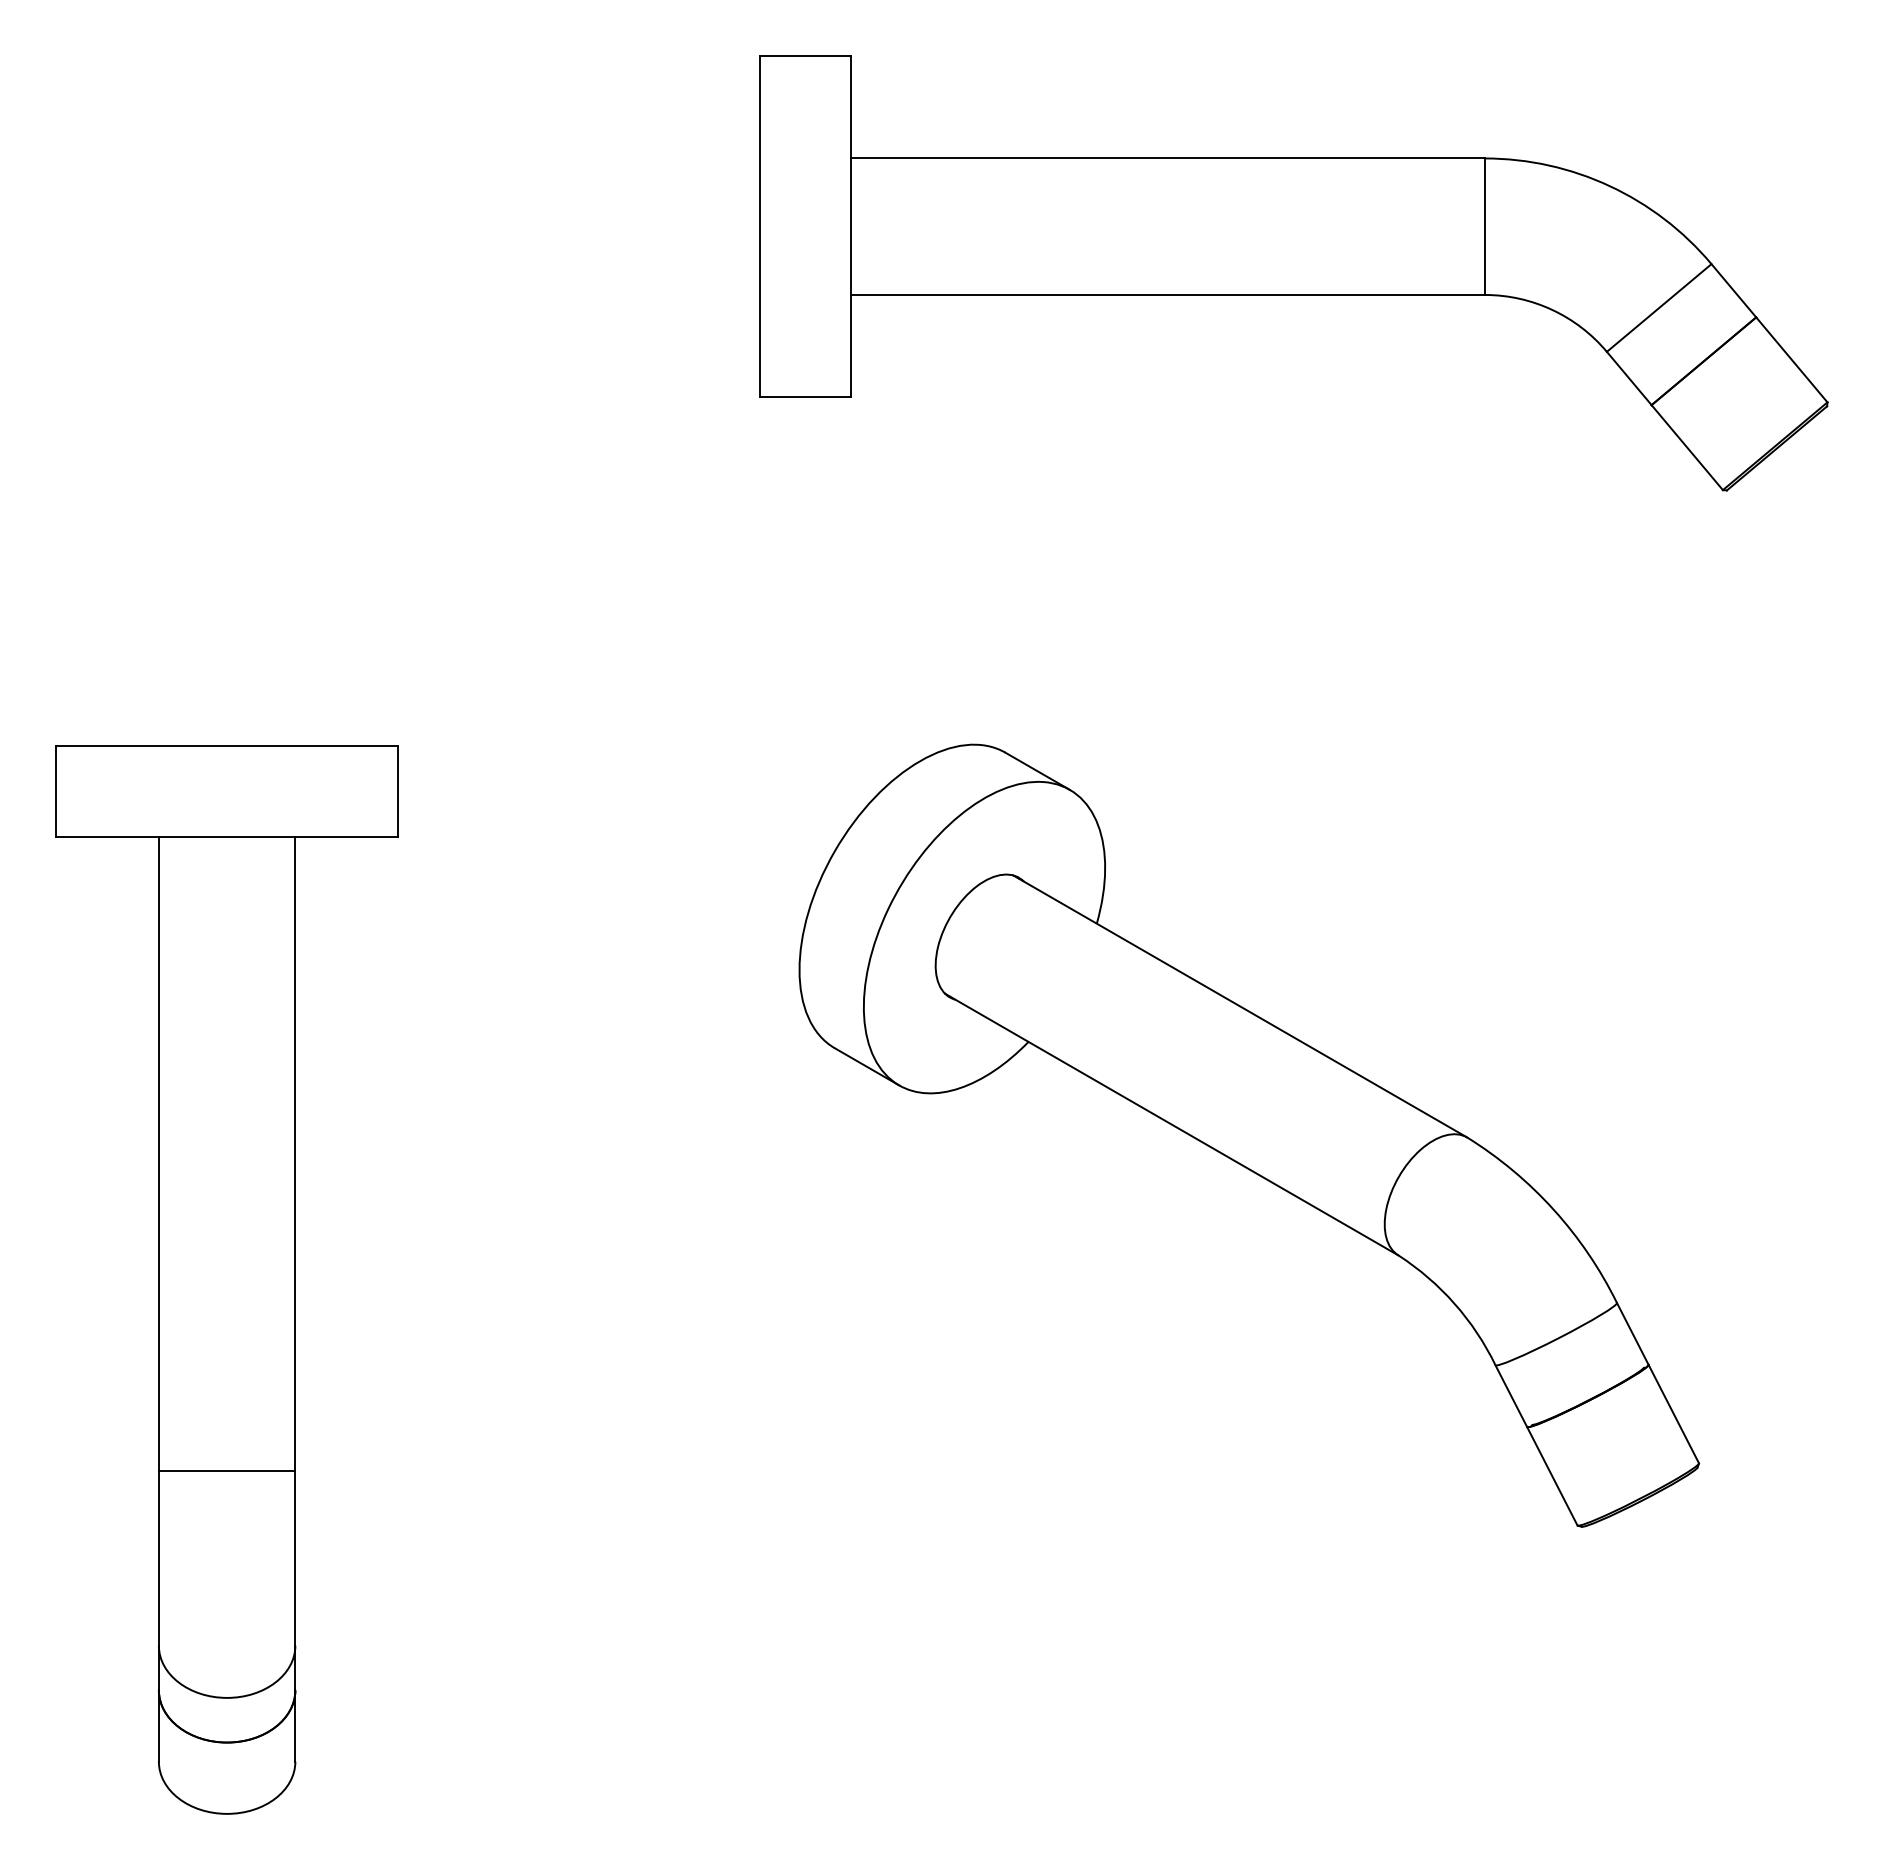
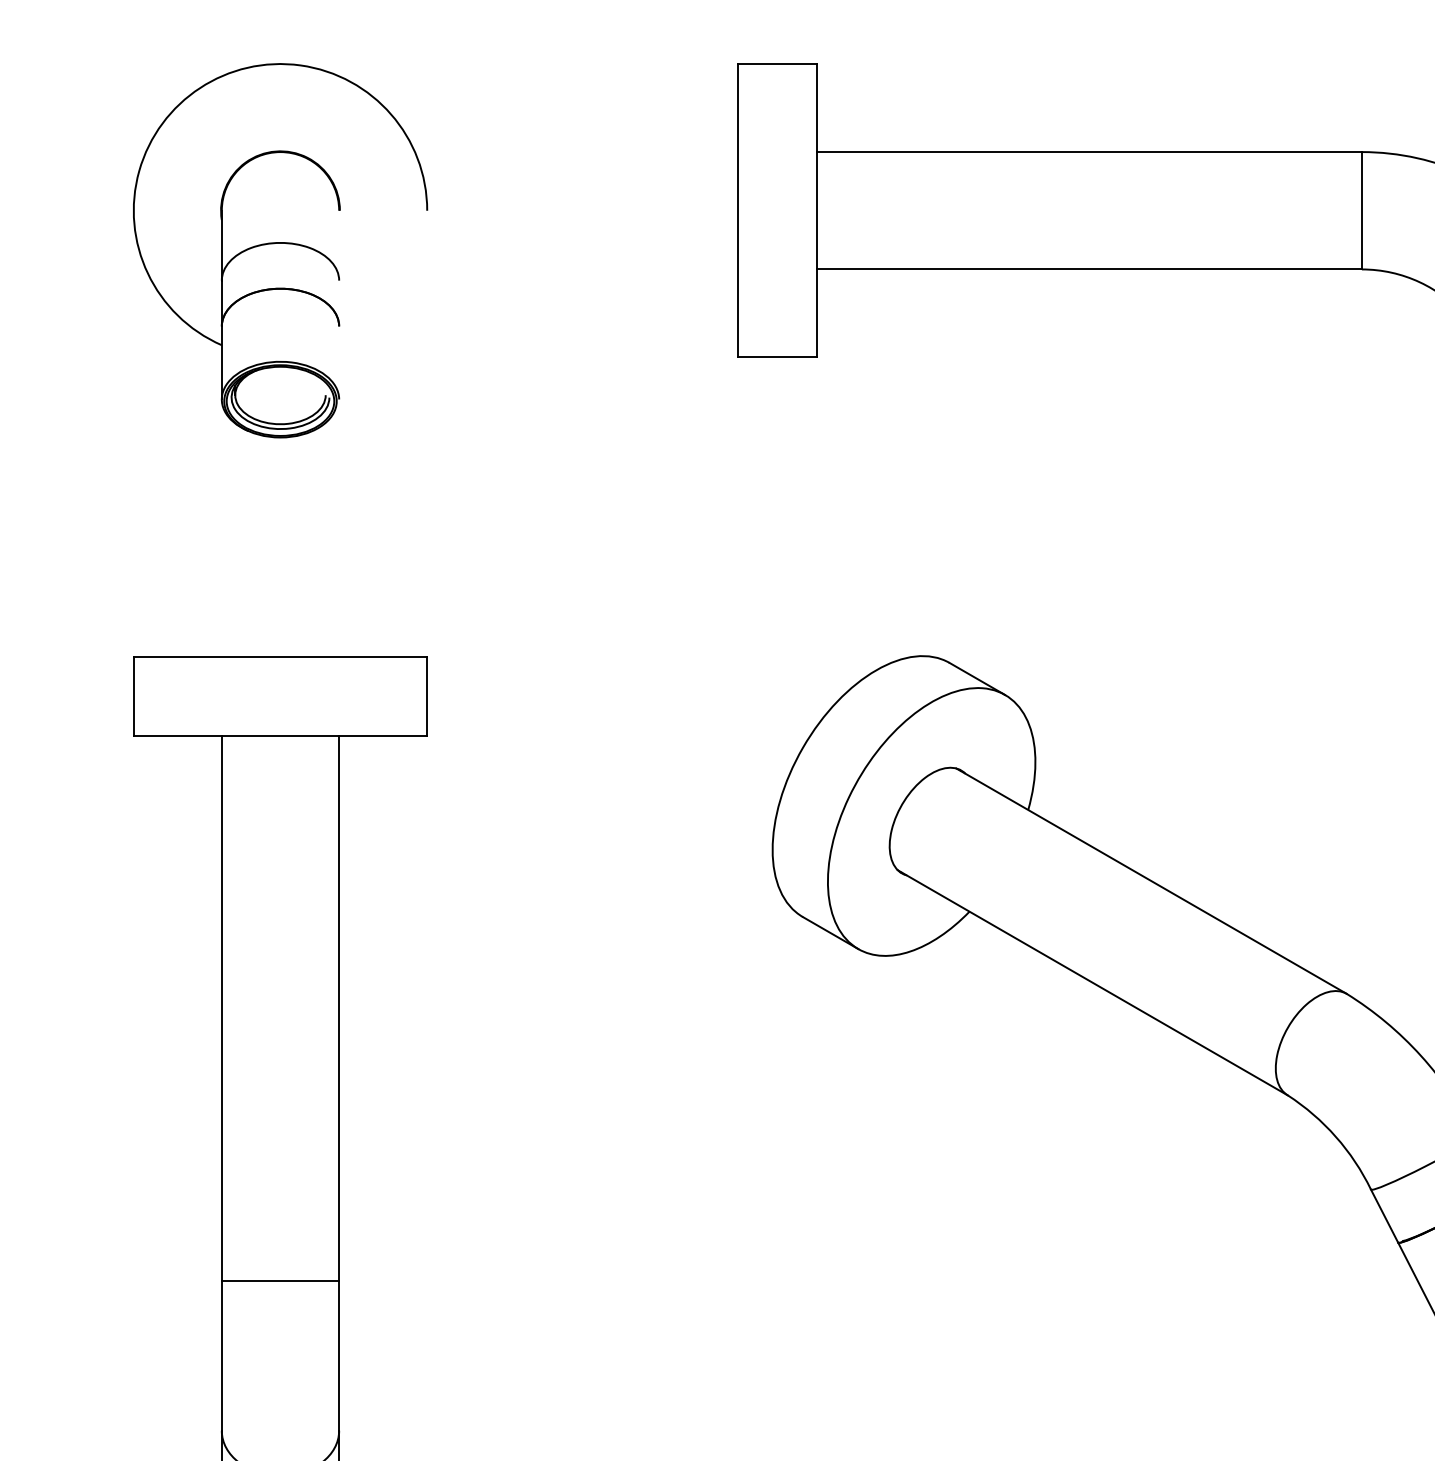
part: (226, 265) -> (279, 244), added

